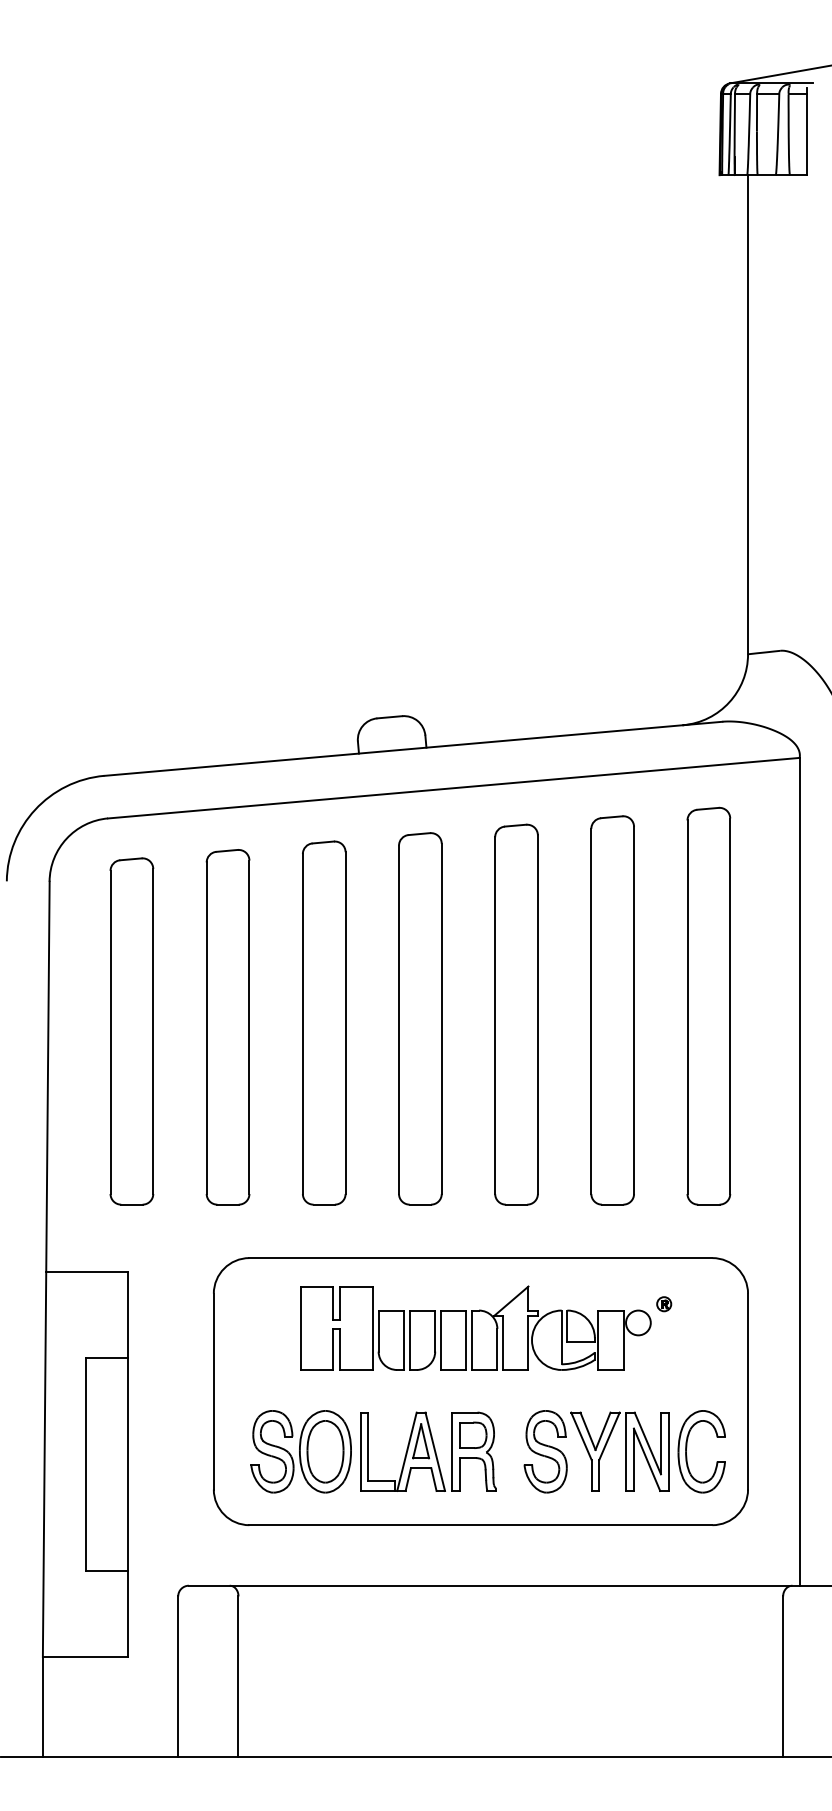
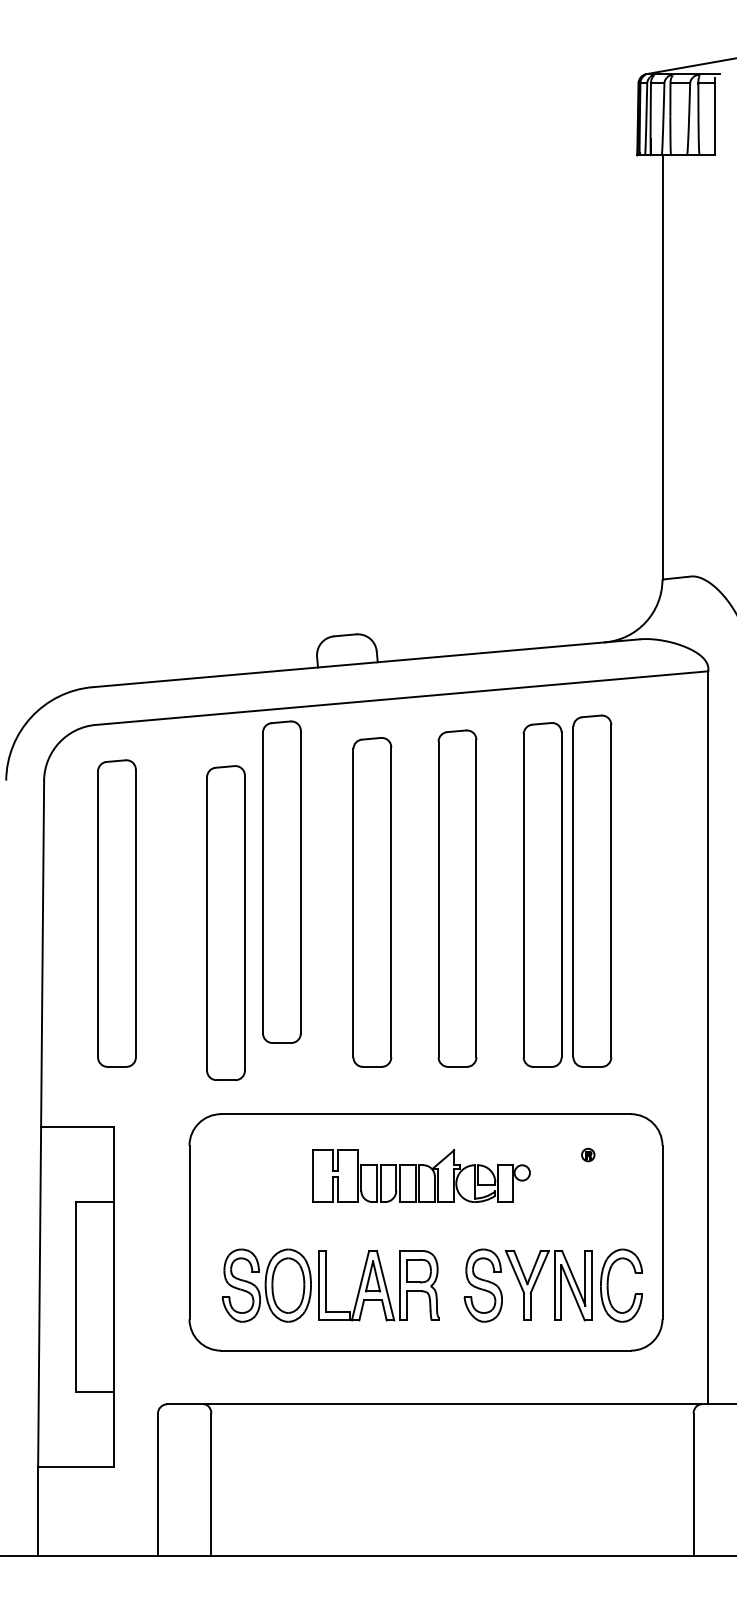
part: (708, 1005) -> (592, 890), moved
part: (324, 1022) -> (282, 881), moved
part: (227, 1027) -> (225, 923), moved
part: (475, 1327) -> (421, 1175), size x0.7

